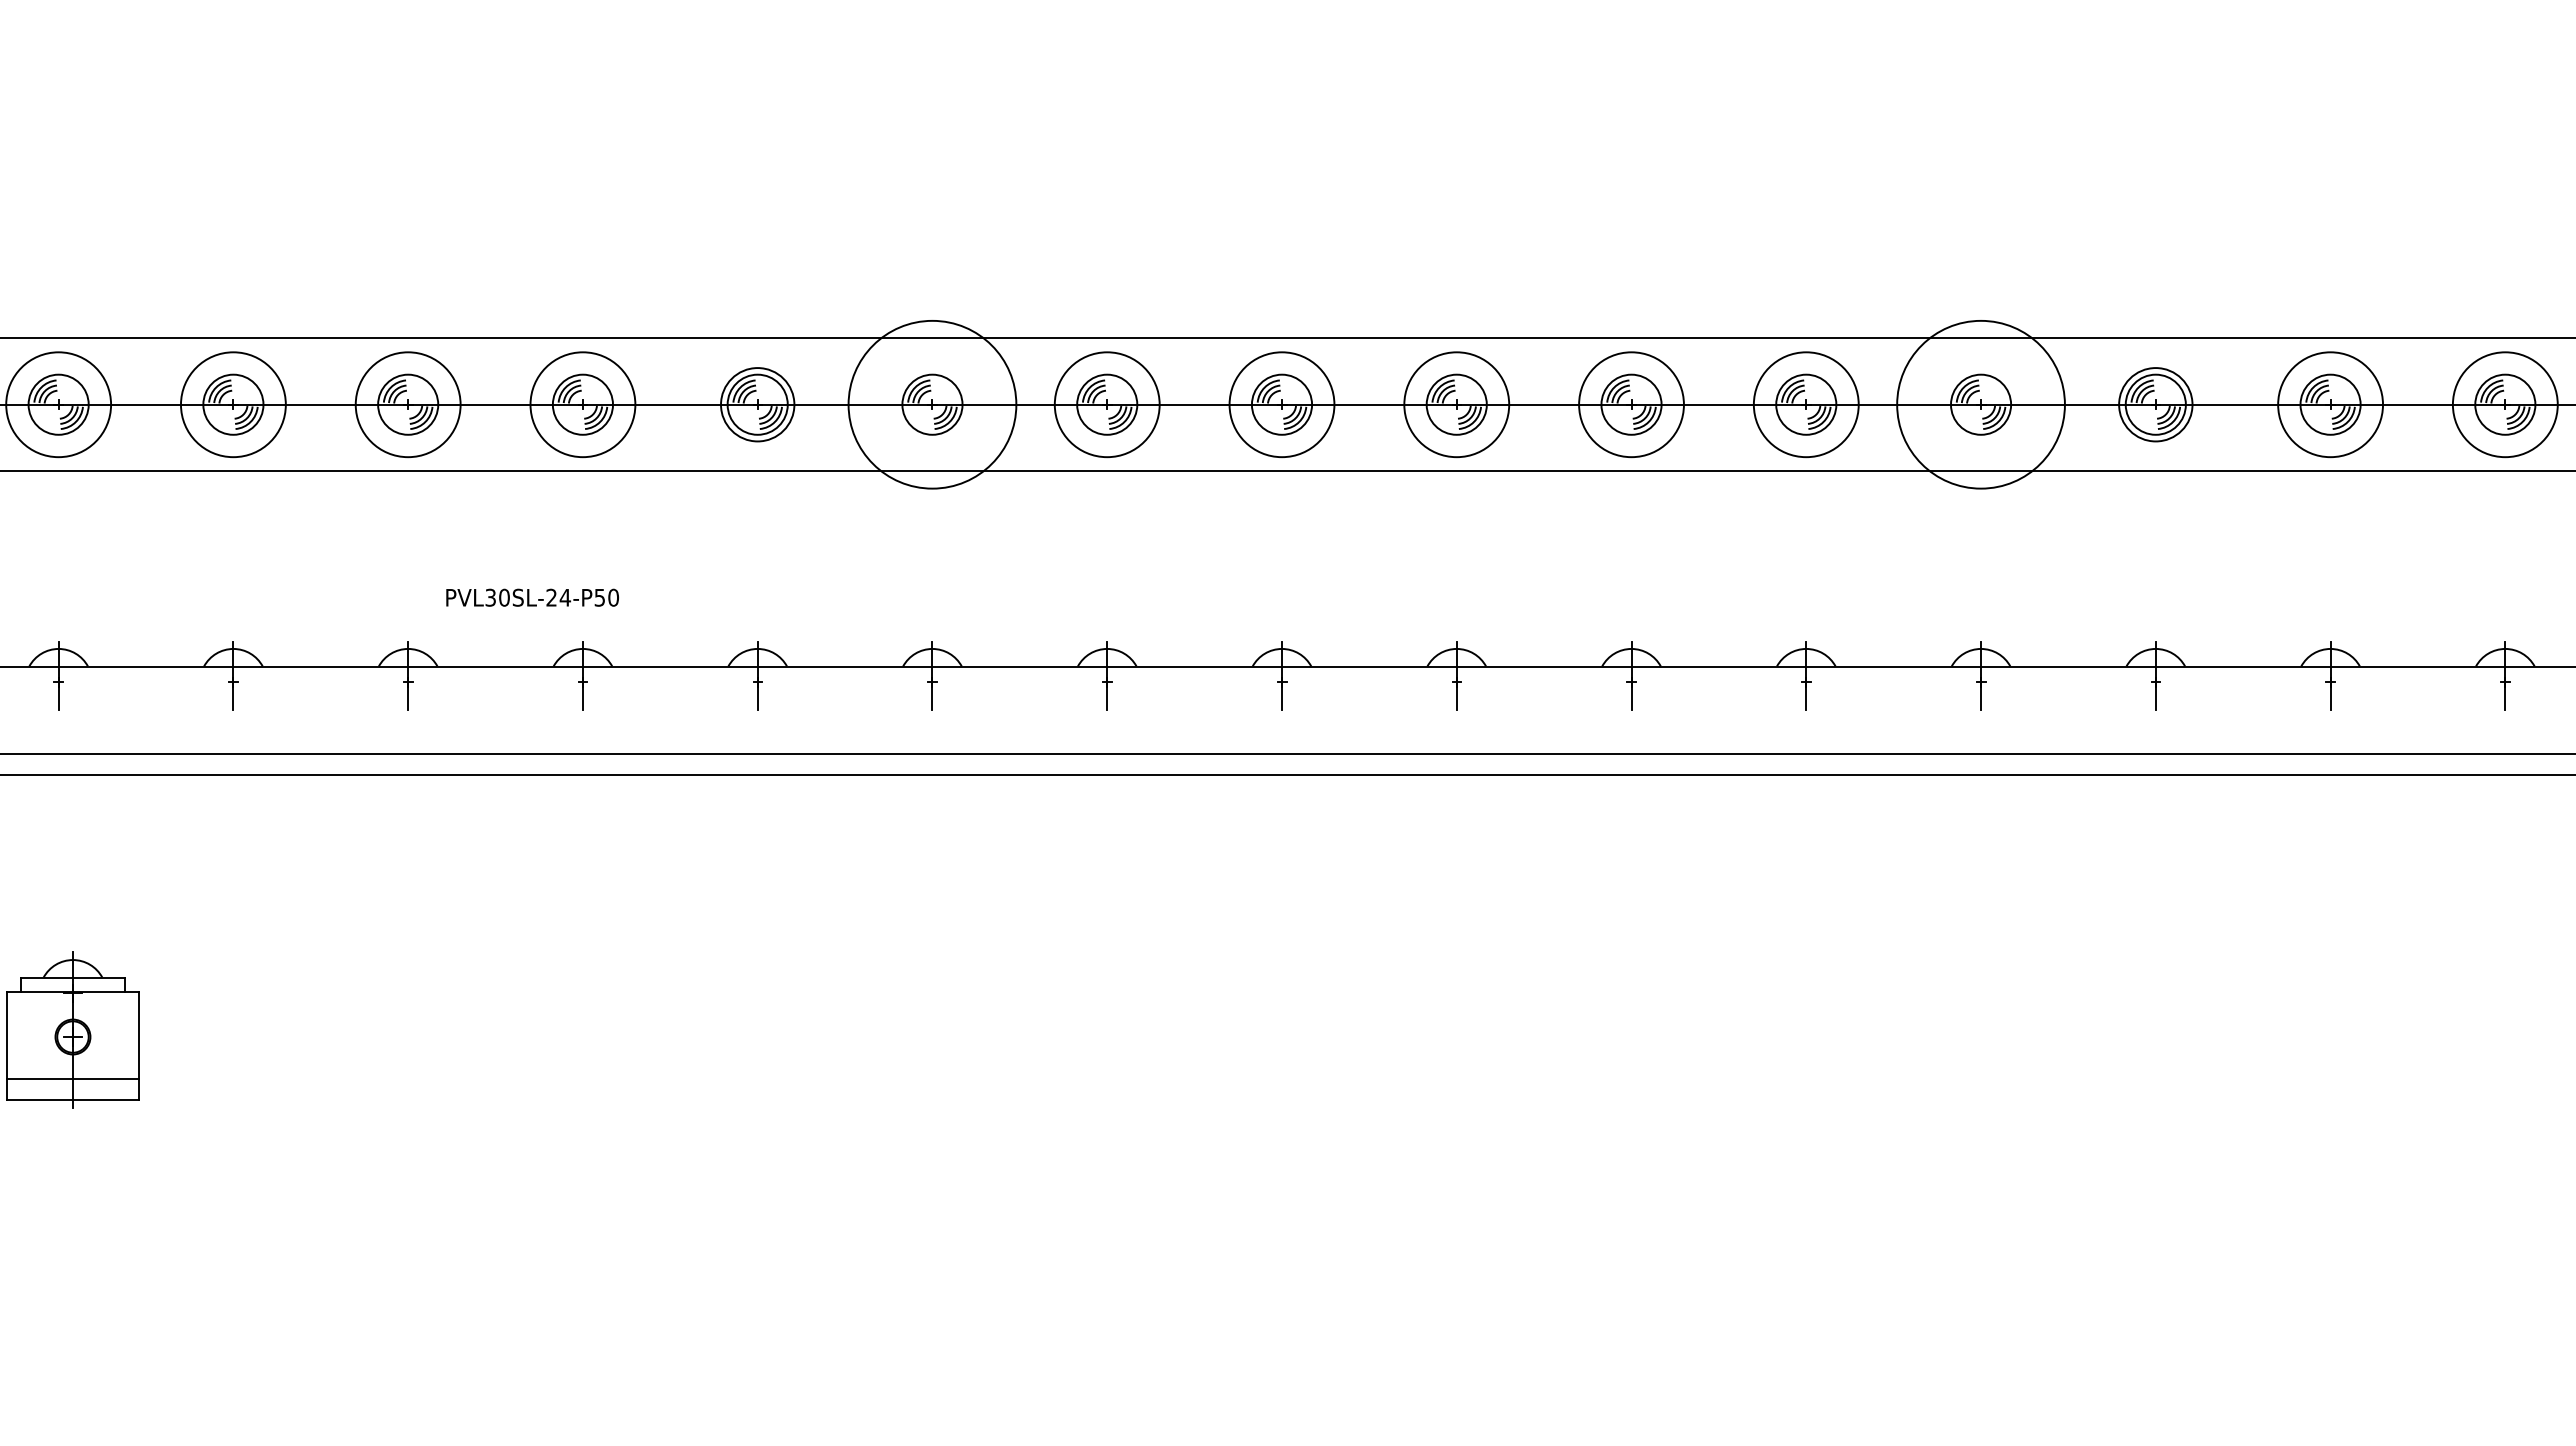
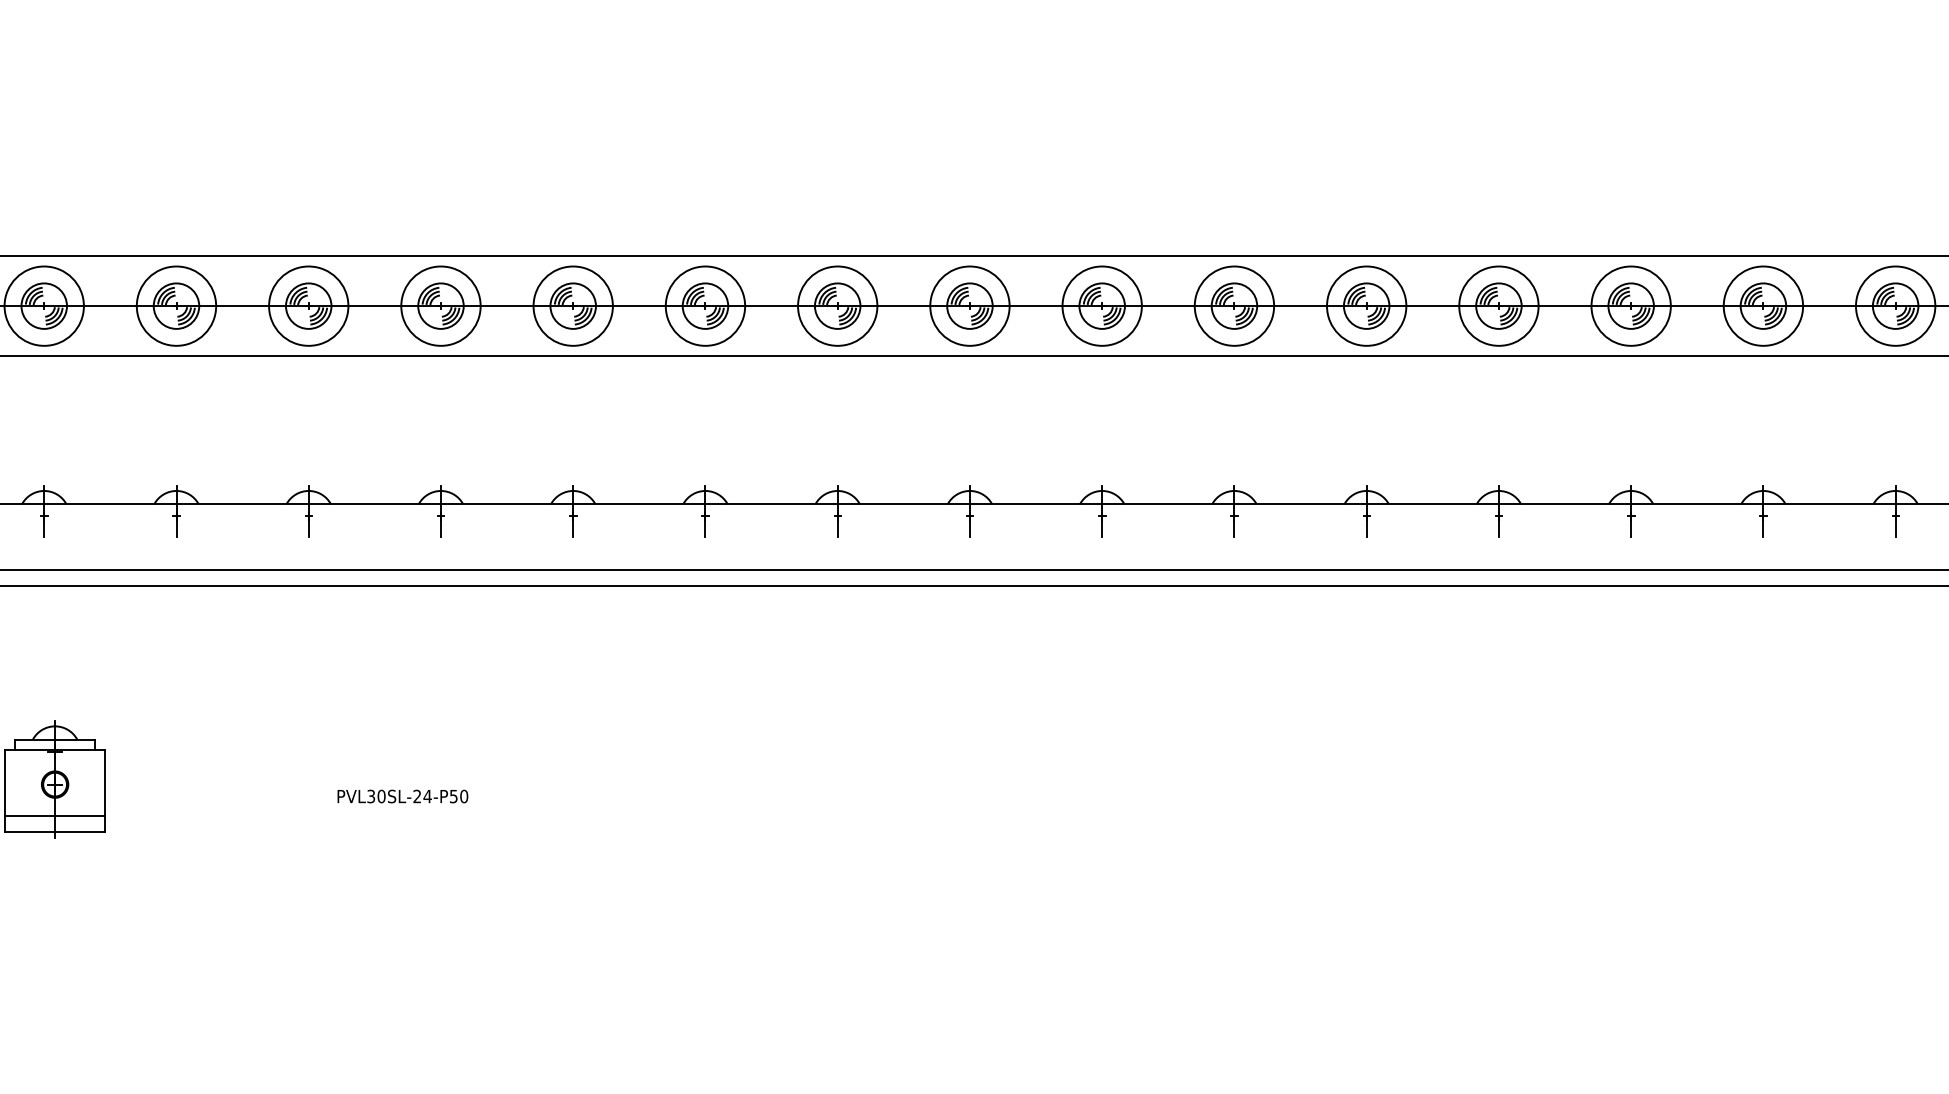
circle: (757, 404) -> (573, 305), size x1.43
circle: (932, 404) -> (705, 305), size x0.62
circle: (1980, 404) -> (1498, 305), size x0.62
circle: (2155, 404) -> (1630, 305), size x1.43
text: (532, 597) -> (402, 796), moved

